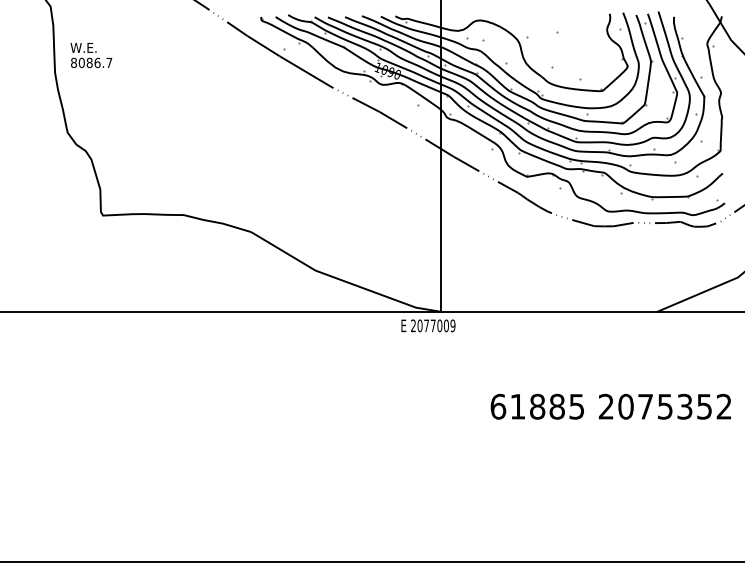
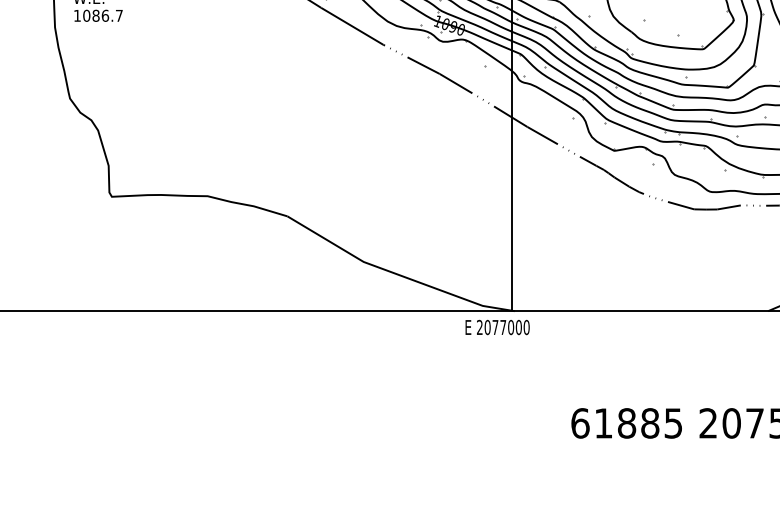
text: (73, 62) -> (76, 15), 8086.7 -> 1086.7
text: (452, 326) -> (526, 328), 2077009 -> 2077000

